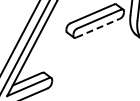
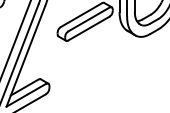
line: (97, 27) -> (88, 28), dashed -> solid

